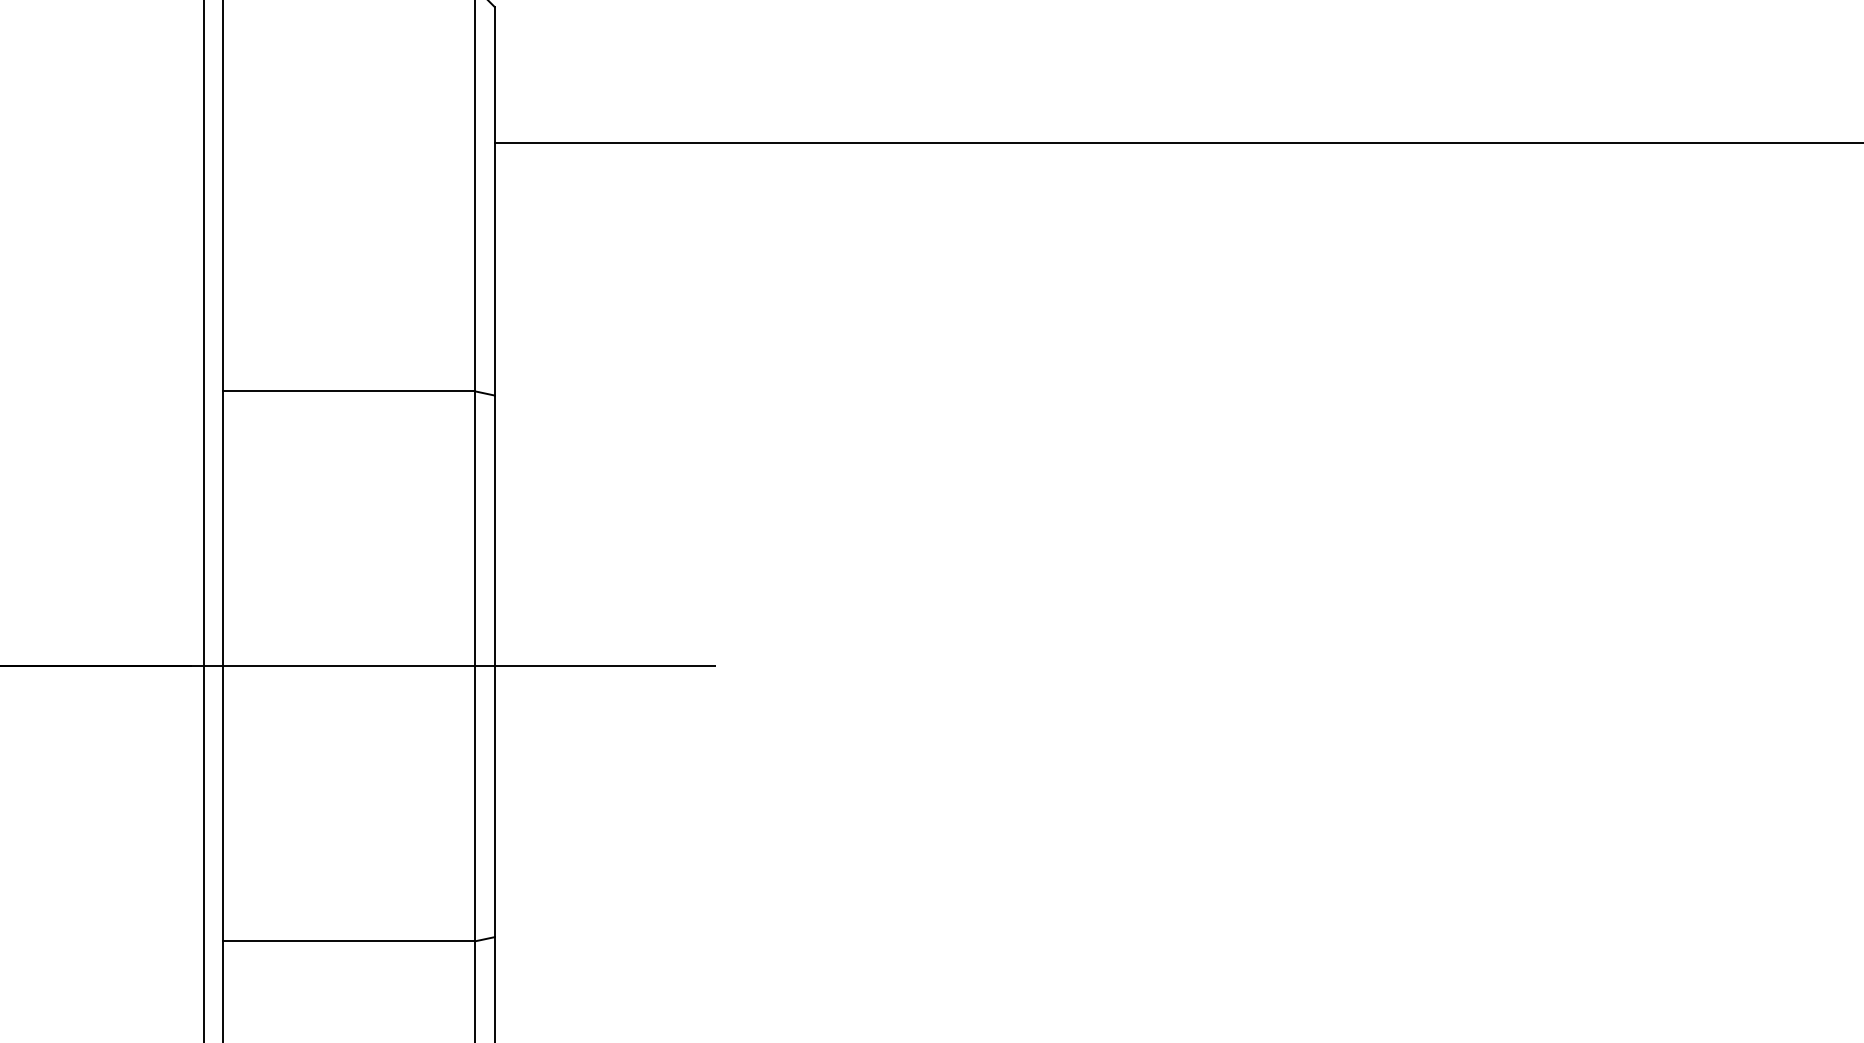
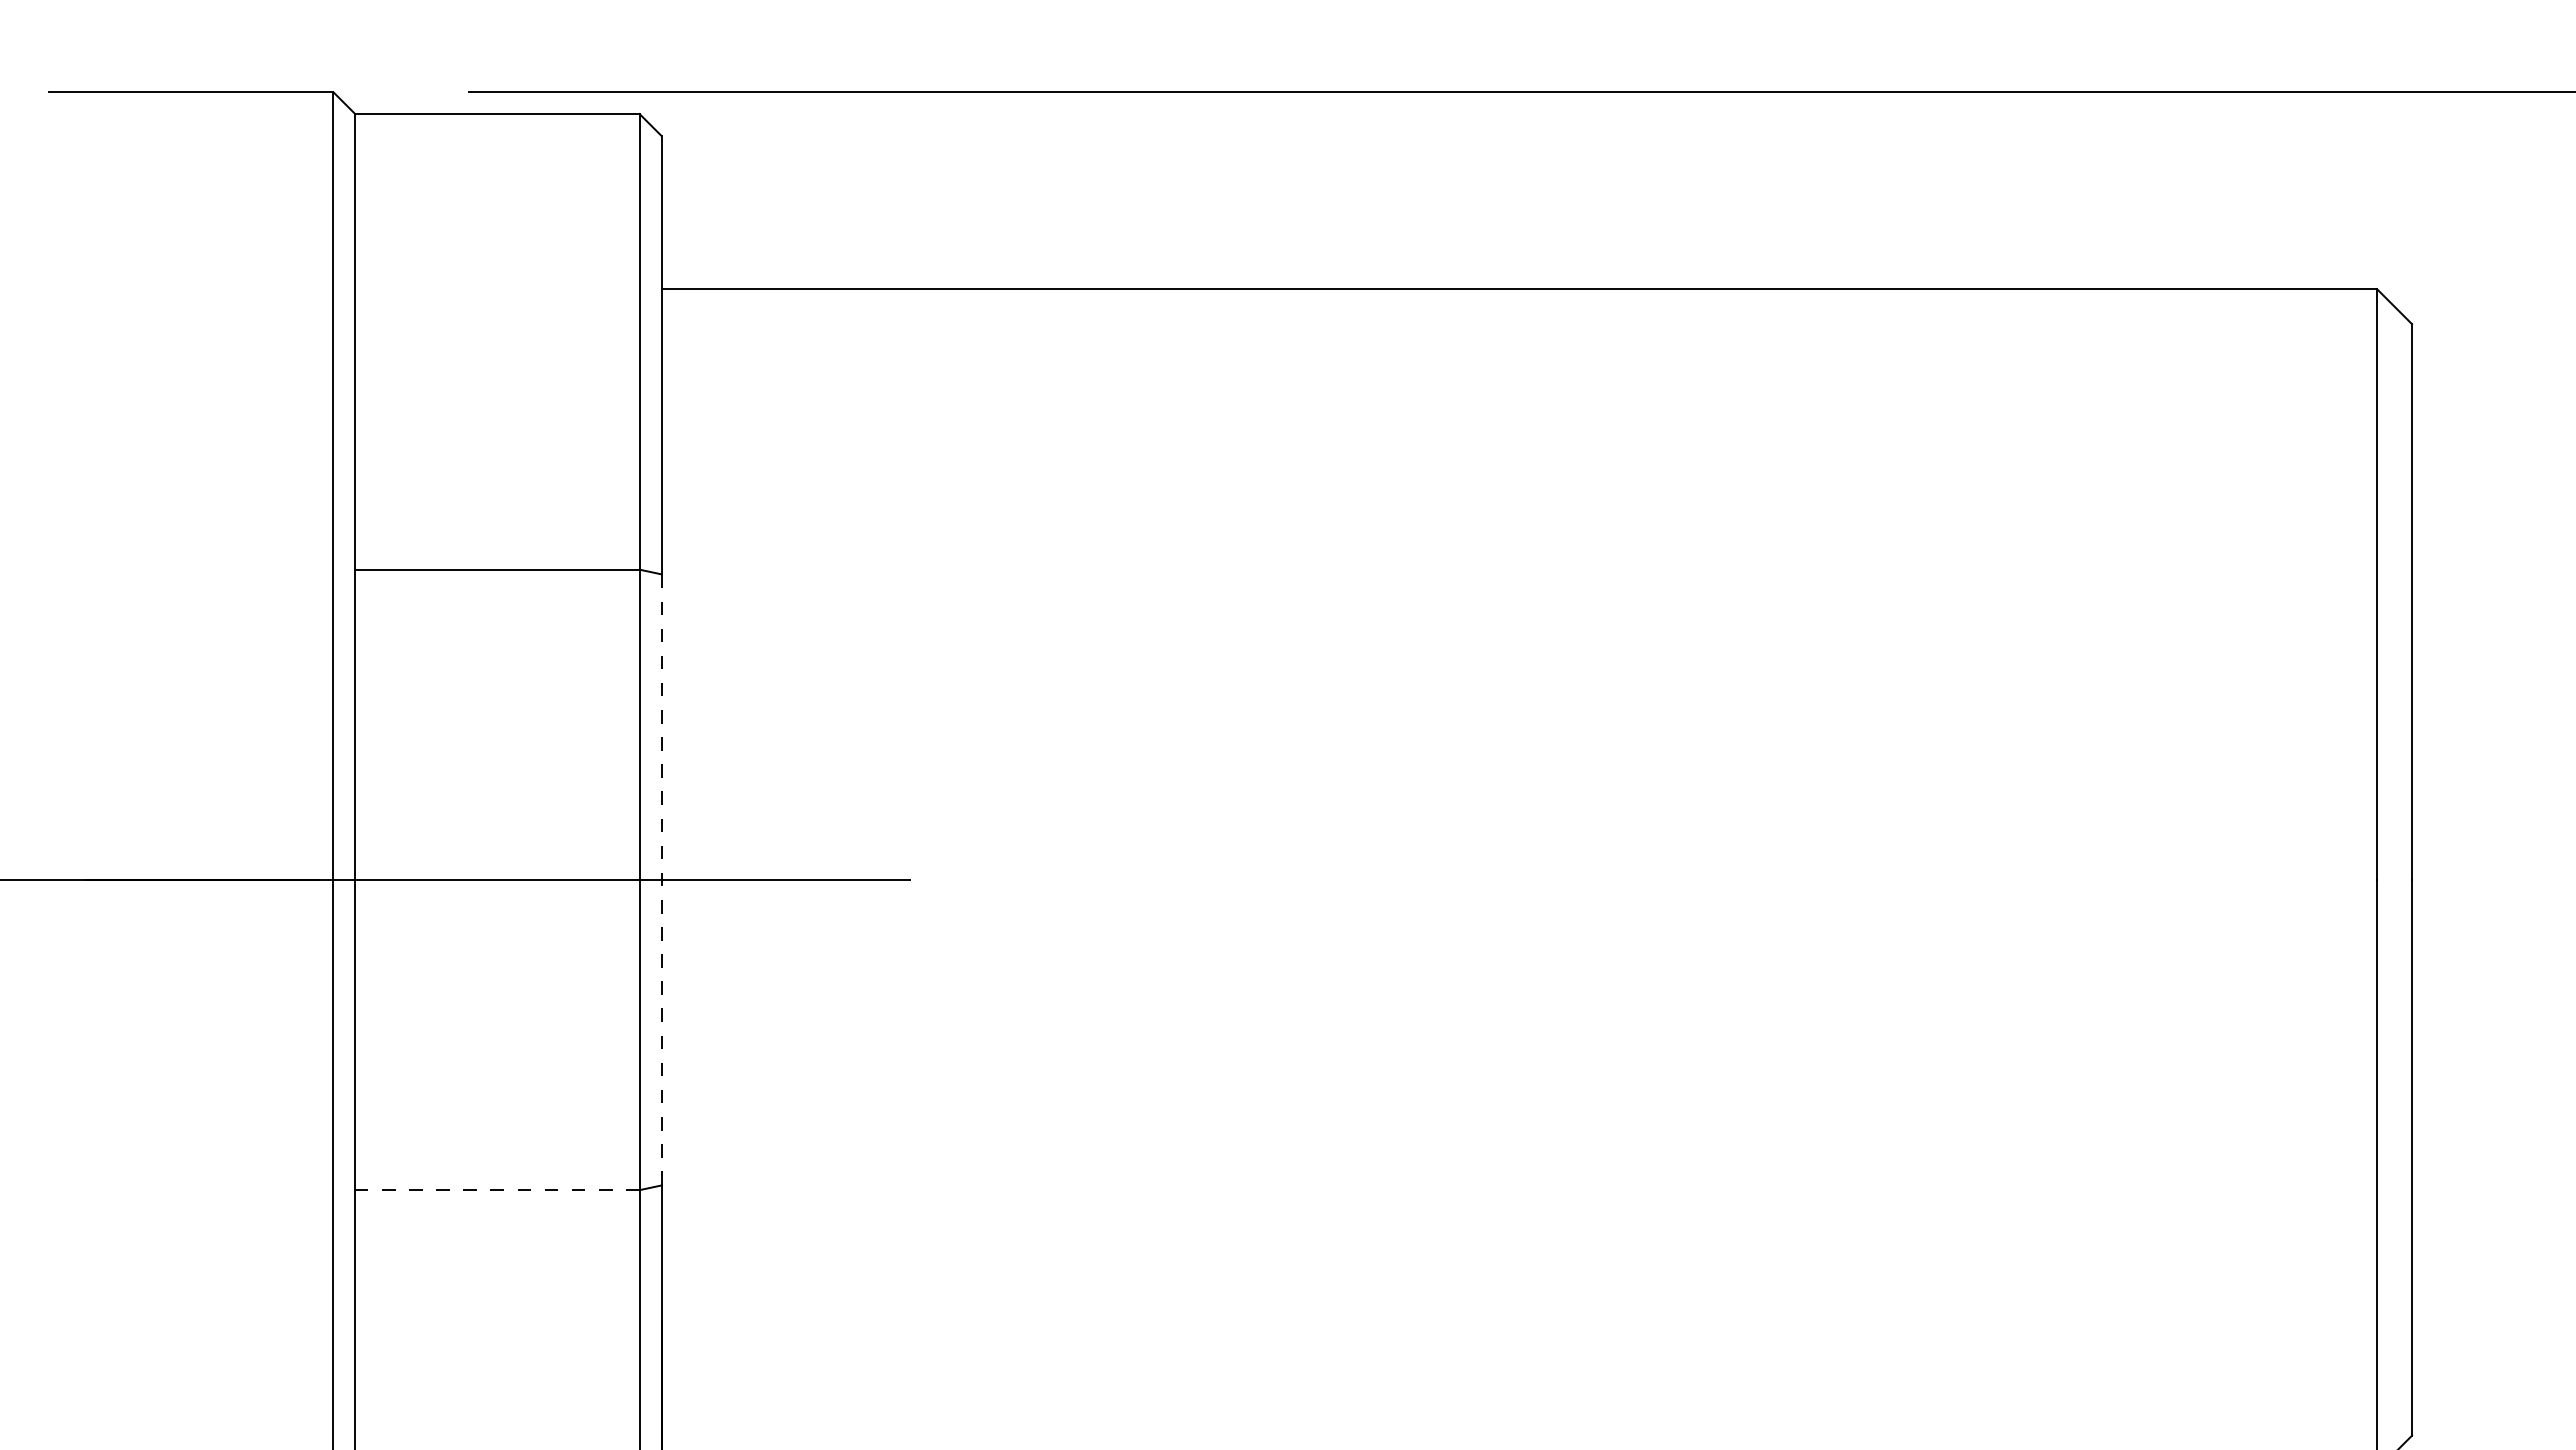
line: (494, 665) -> (661, 879), solid -> dashed
line: (348, 941) -> (496, 1190), solid -> dashed

